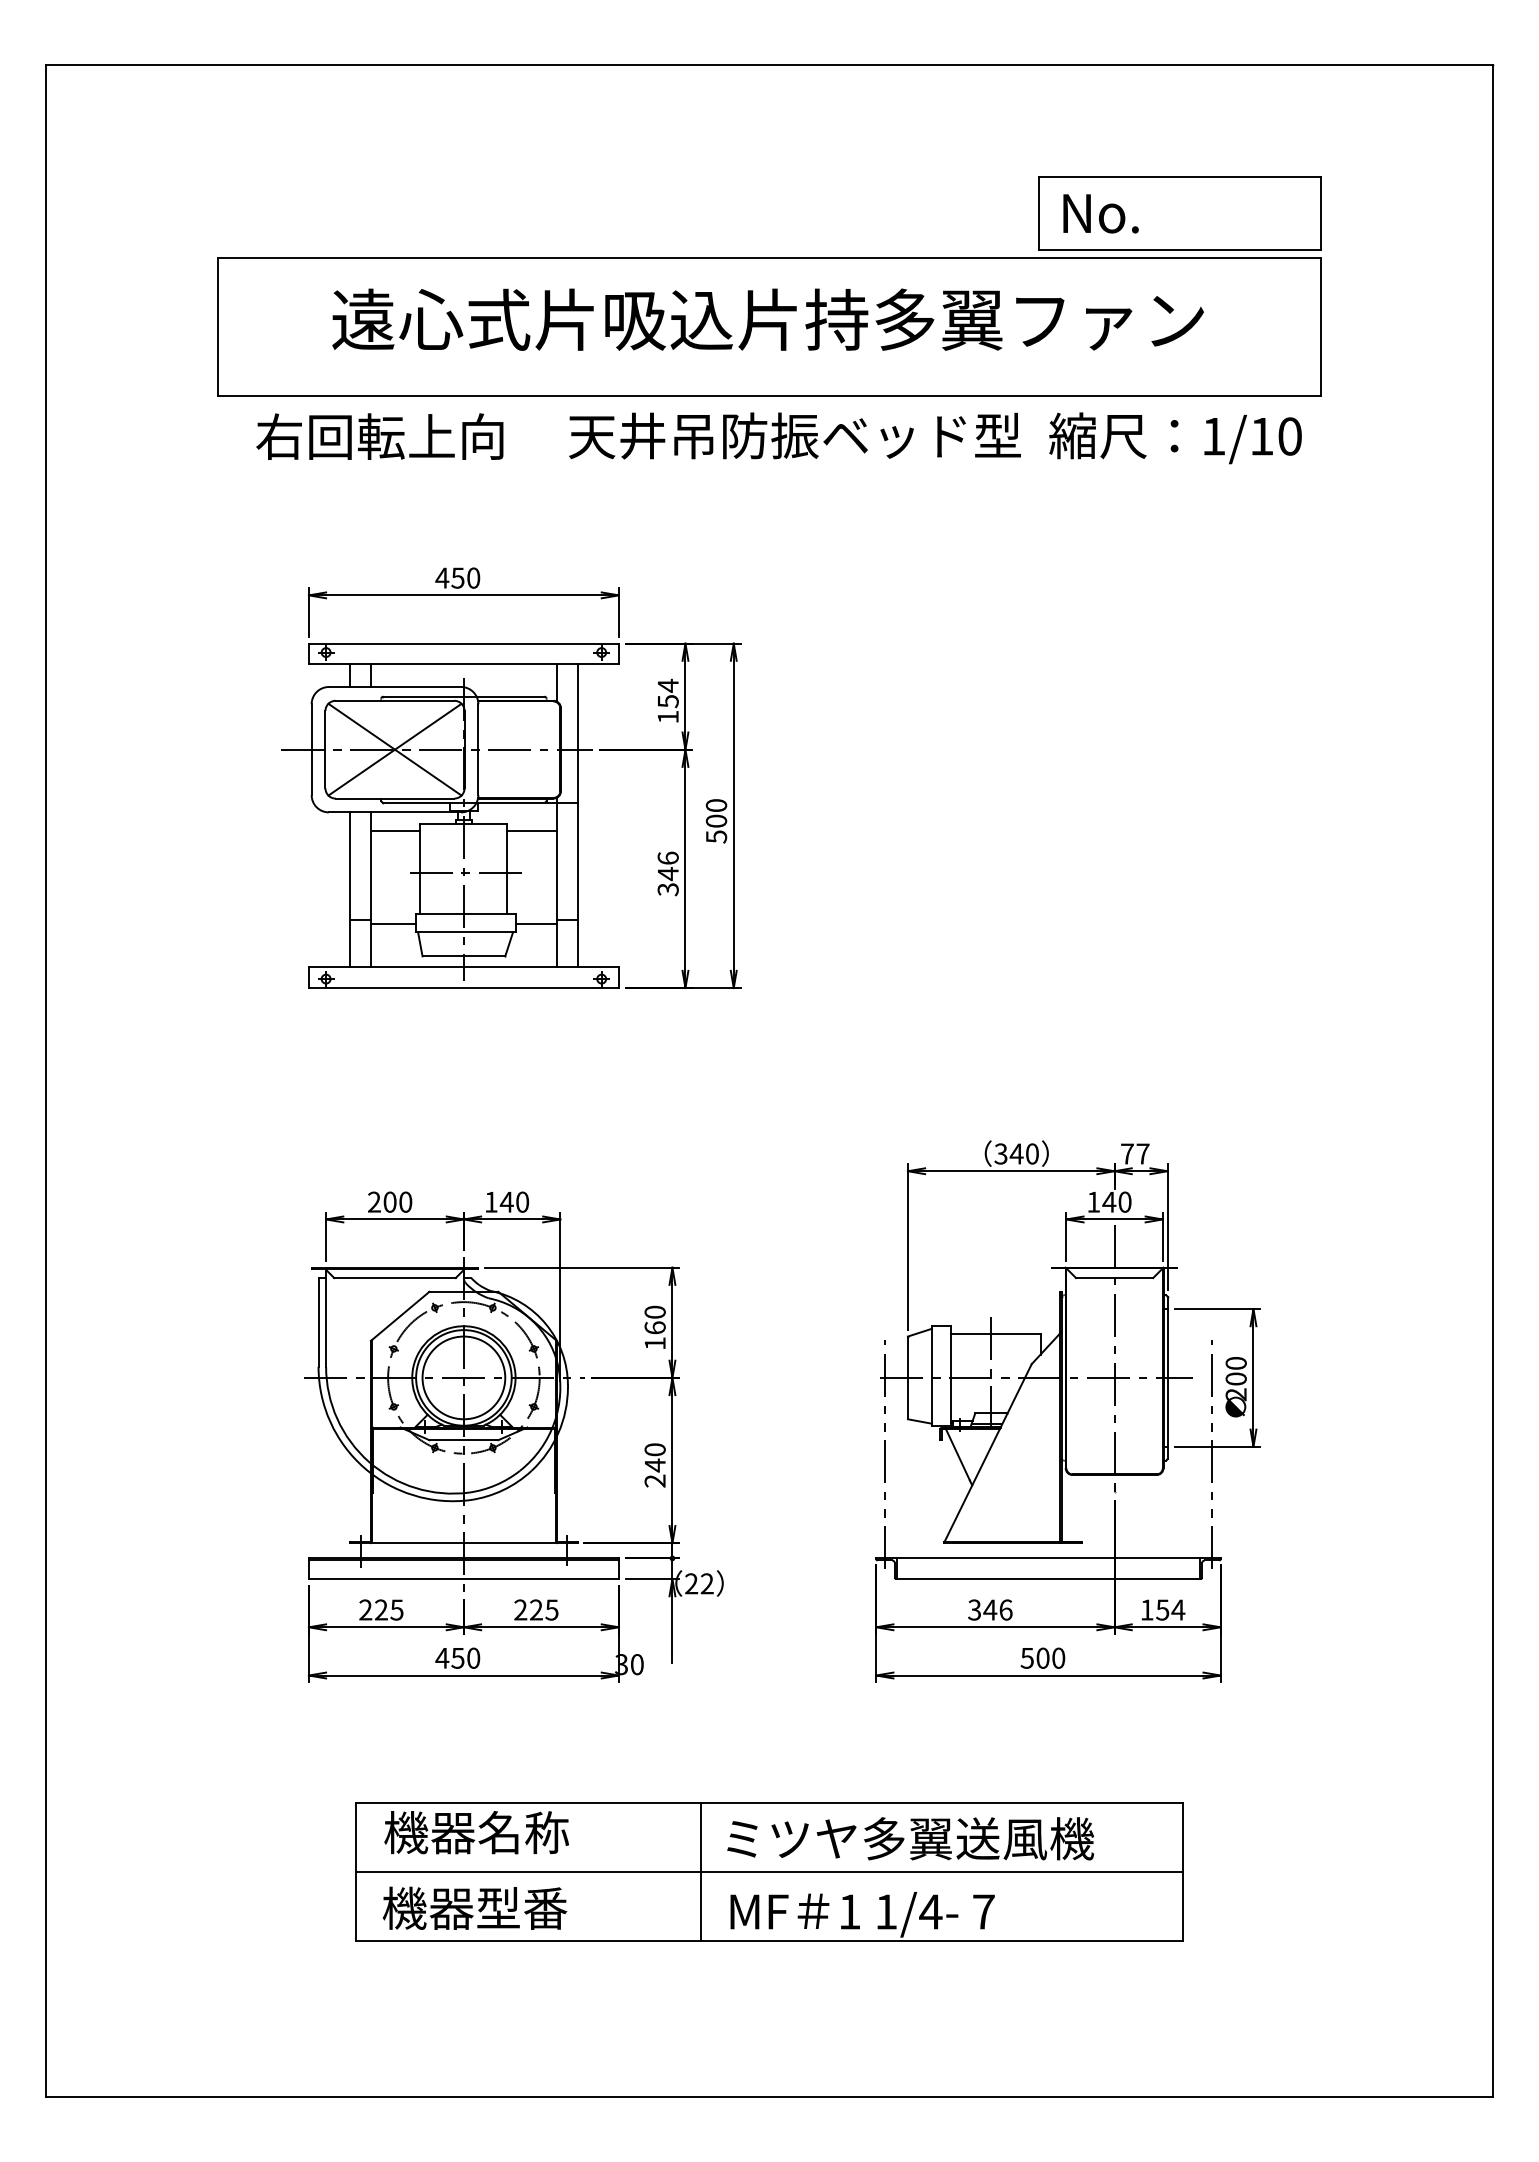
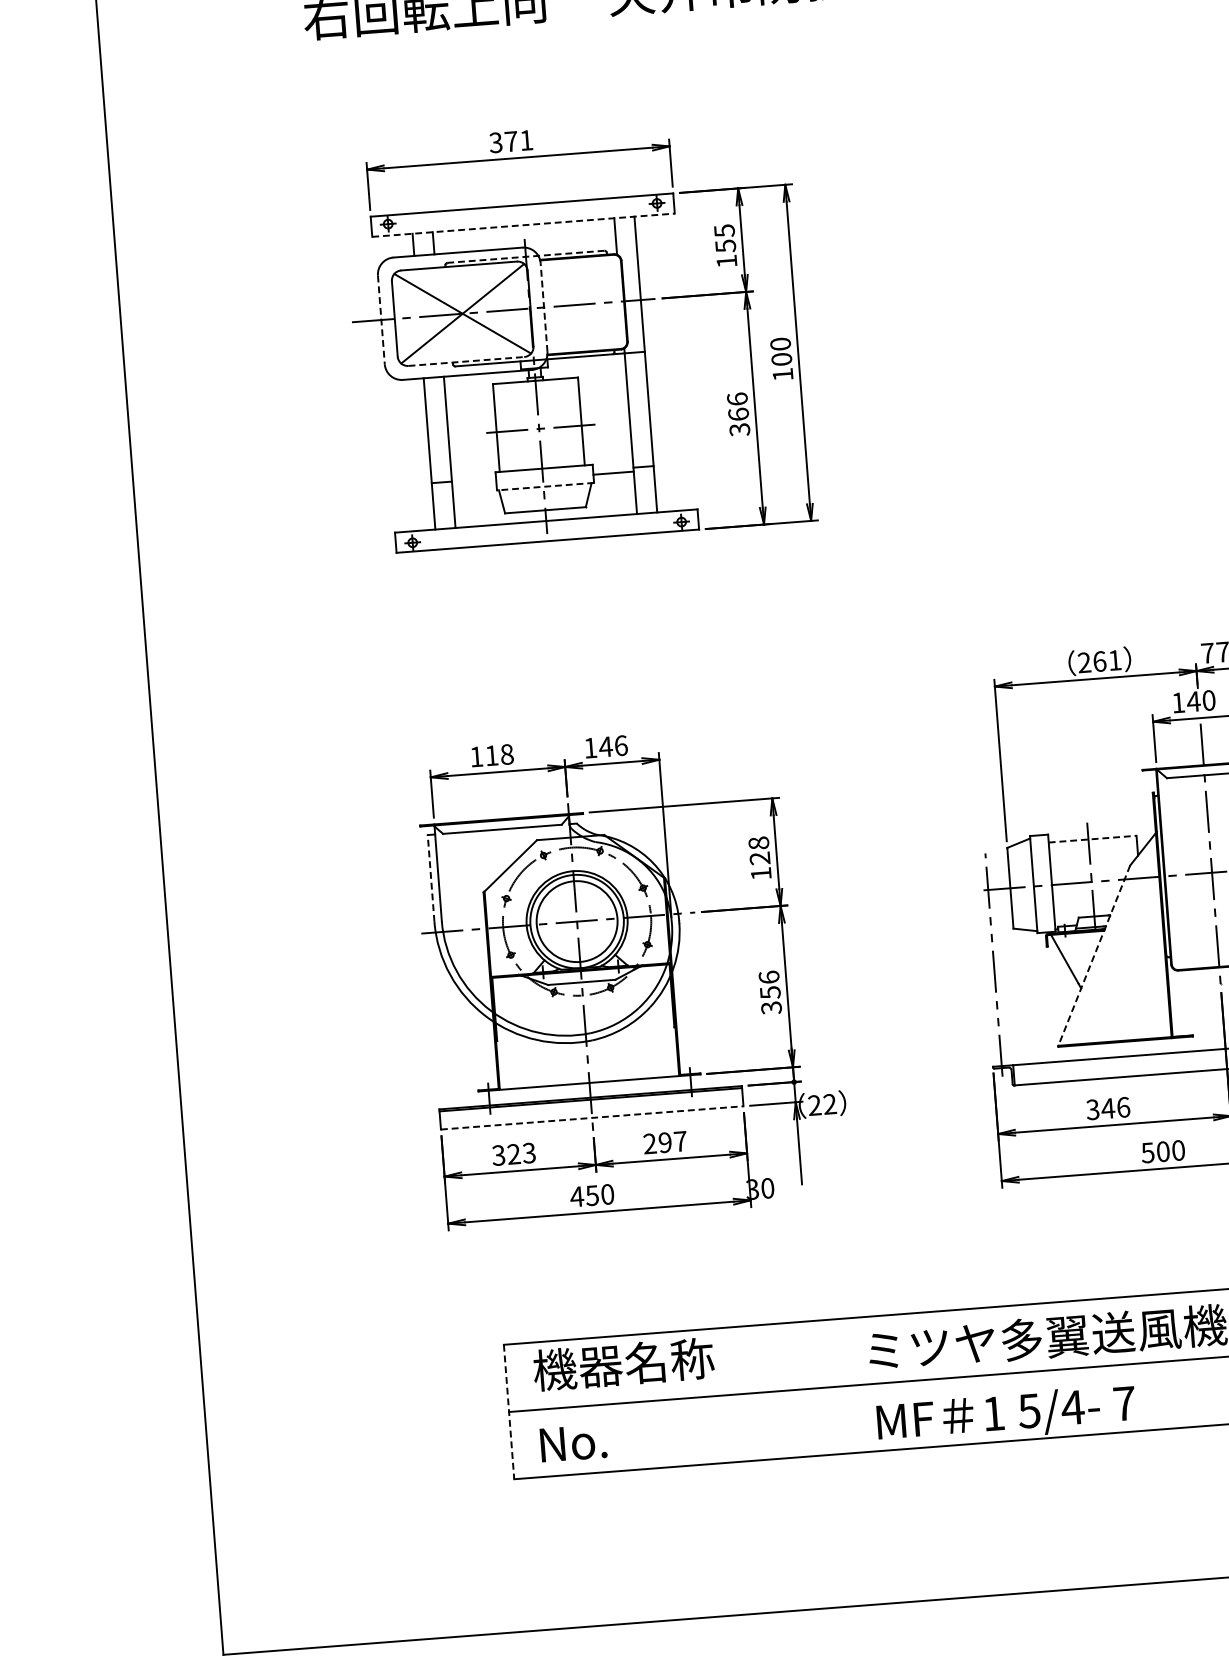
text: (457, 577) -> (510, 141), 450 -> 371
line: (464, 664) -> (524, 225), solid -> dashed
text: (668, 685) -> (724, 230), 154 -> 155
line: (463, 696) -> (525, 256), solid -> dashed
line: (478, 749) -> (544, 307), solid -> dashed
line: (311, 750) -> (381, 320), solid -> dashed
line: (395, 798) -> (466, 361), solid -> dashed
line: (396, 830) -> (470, 392), removed
line: (531, 830) -> (601, 382), removed
text: (716, 836) -> (782, 374), 500 -> 100
text: (667, 874) -> (737, 415), 346 -> 366
line: (393, 923) -> (474, 483), removed
line: (465, 932) -> (545, 486), solid -> dashed
text: (1016, 1153) -> (1099, 661), 340 -> 261
text: (390, 1201) -> (492, 754), 200 -> 118
text: (522, 1201) -> (621, 745), 140 -> 146
text: (654, 1319) -> (758, 850), 160 -> 128
line: (318, 1321) -> (430, 877), solid -> dashed
line: (995, 1334) -> (1092, 839), solid -> dashed
line: (987, 1453) -> (1093, 956), solid -> dashed
text: (654, 1465) -> (769, 992), 240 -> 356
line: (464, 1579) -> (592, 1118), solid -> dashed
text: (381, 1609) -> (514, 1153), 225 -> 323
text: (544, 1609) -> (673, 1141), 225 -> 297
line: (356, 1872) -> (509, 1412), solid -> dashed
line: (700, 1872) -> (845, 1386), removed
text: (474, 1907) -> (627, 1437), 機器型番 -> No.
text: (886, 1911) -> (1029, 1410), 1/4- -> 5/4-

